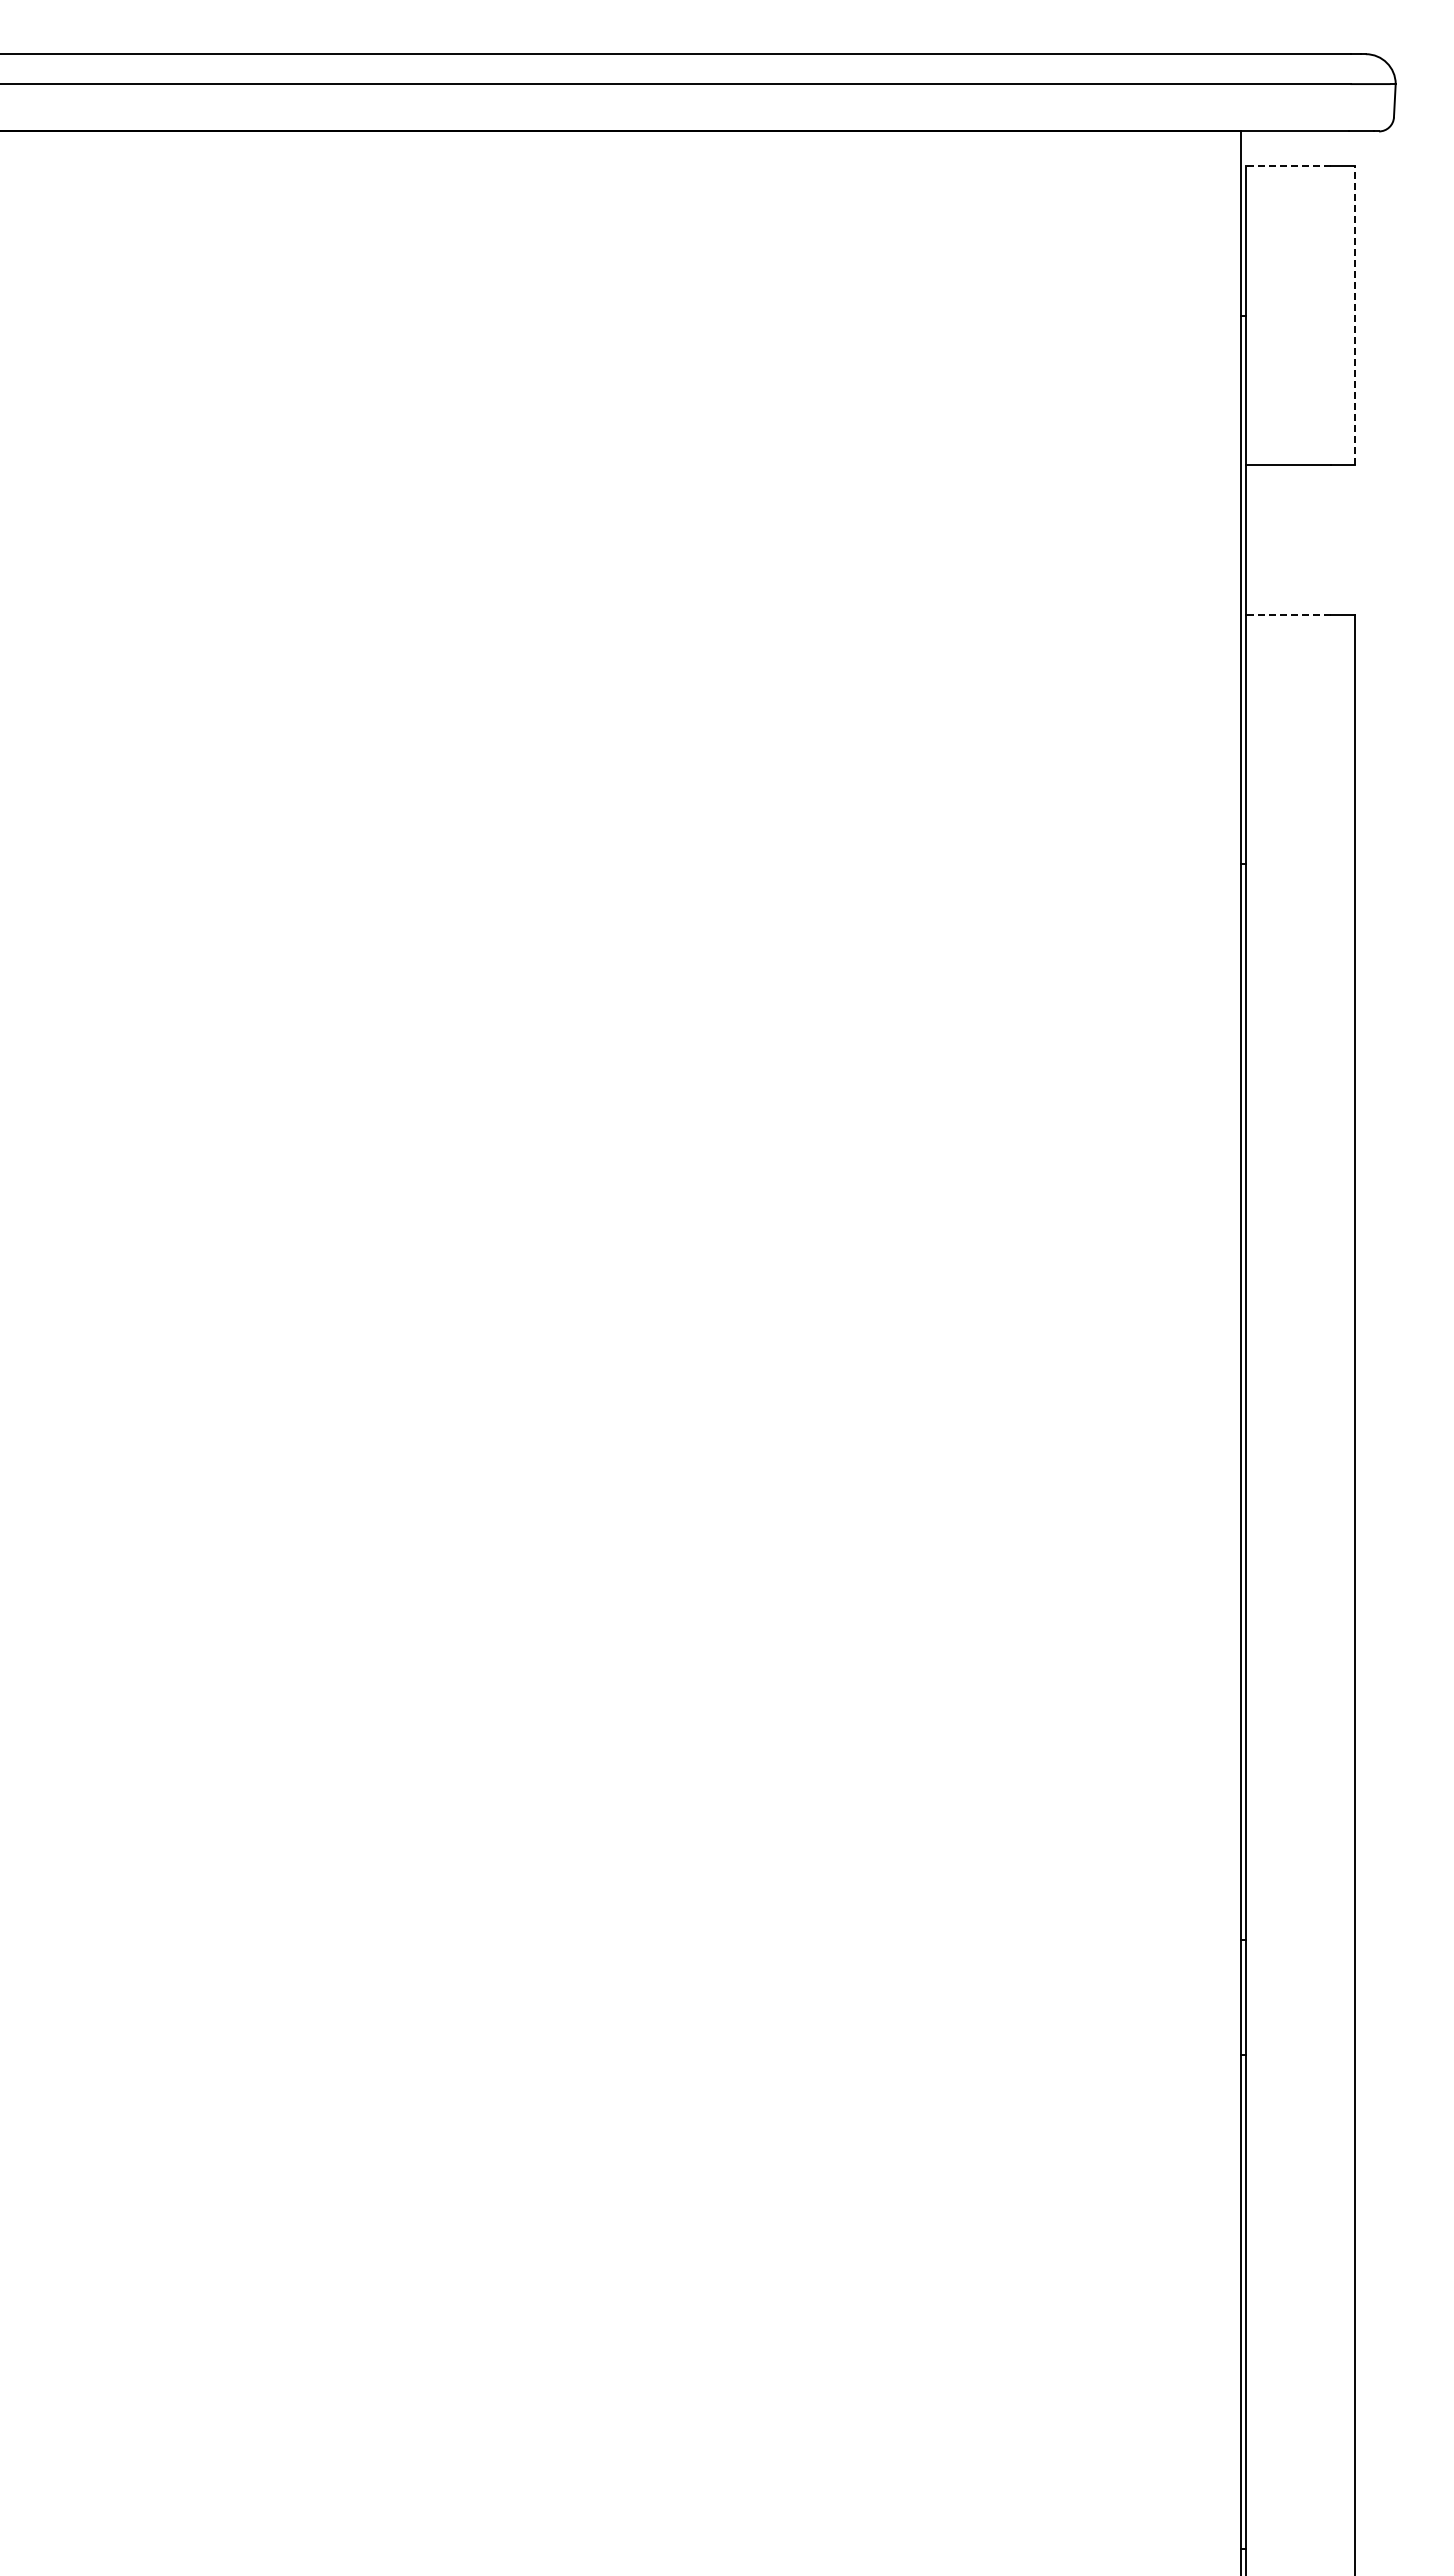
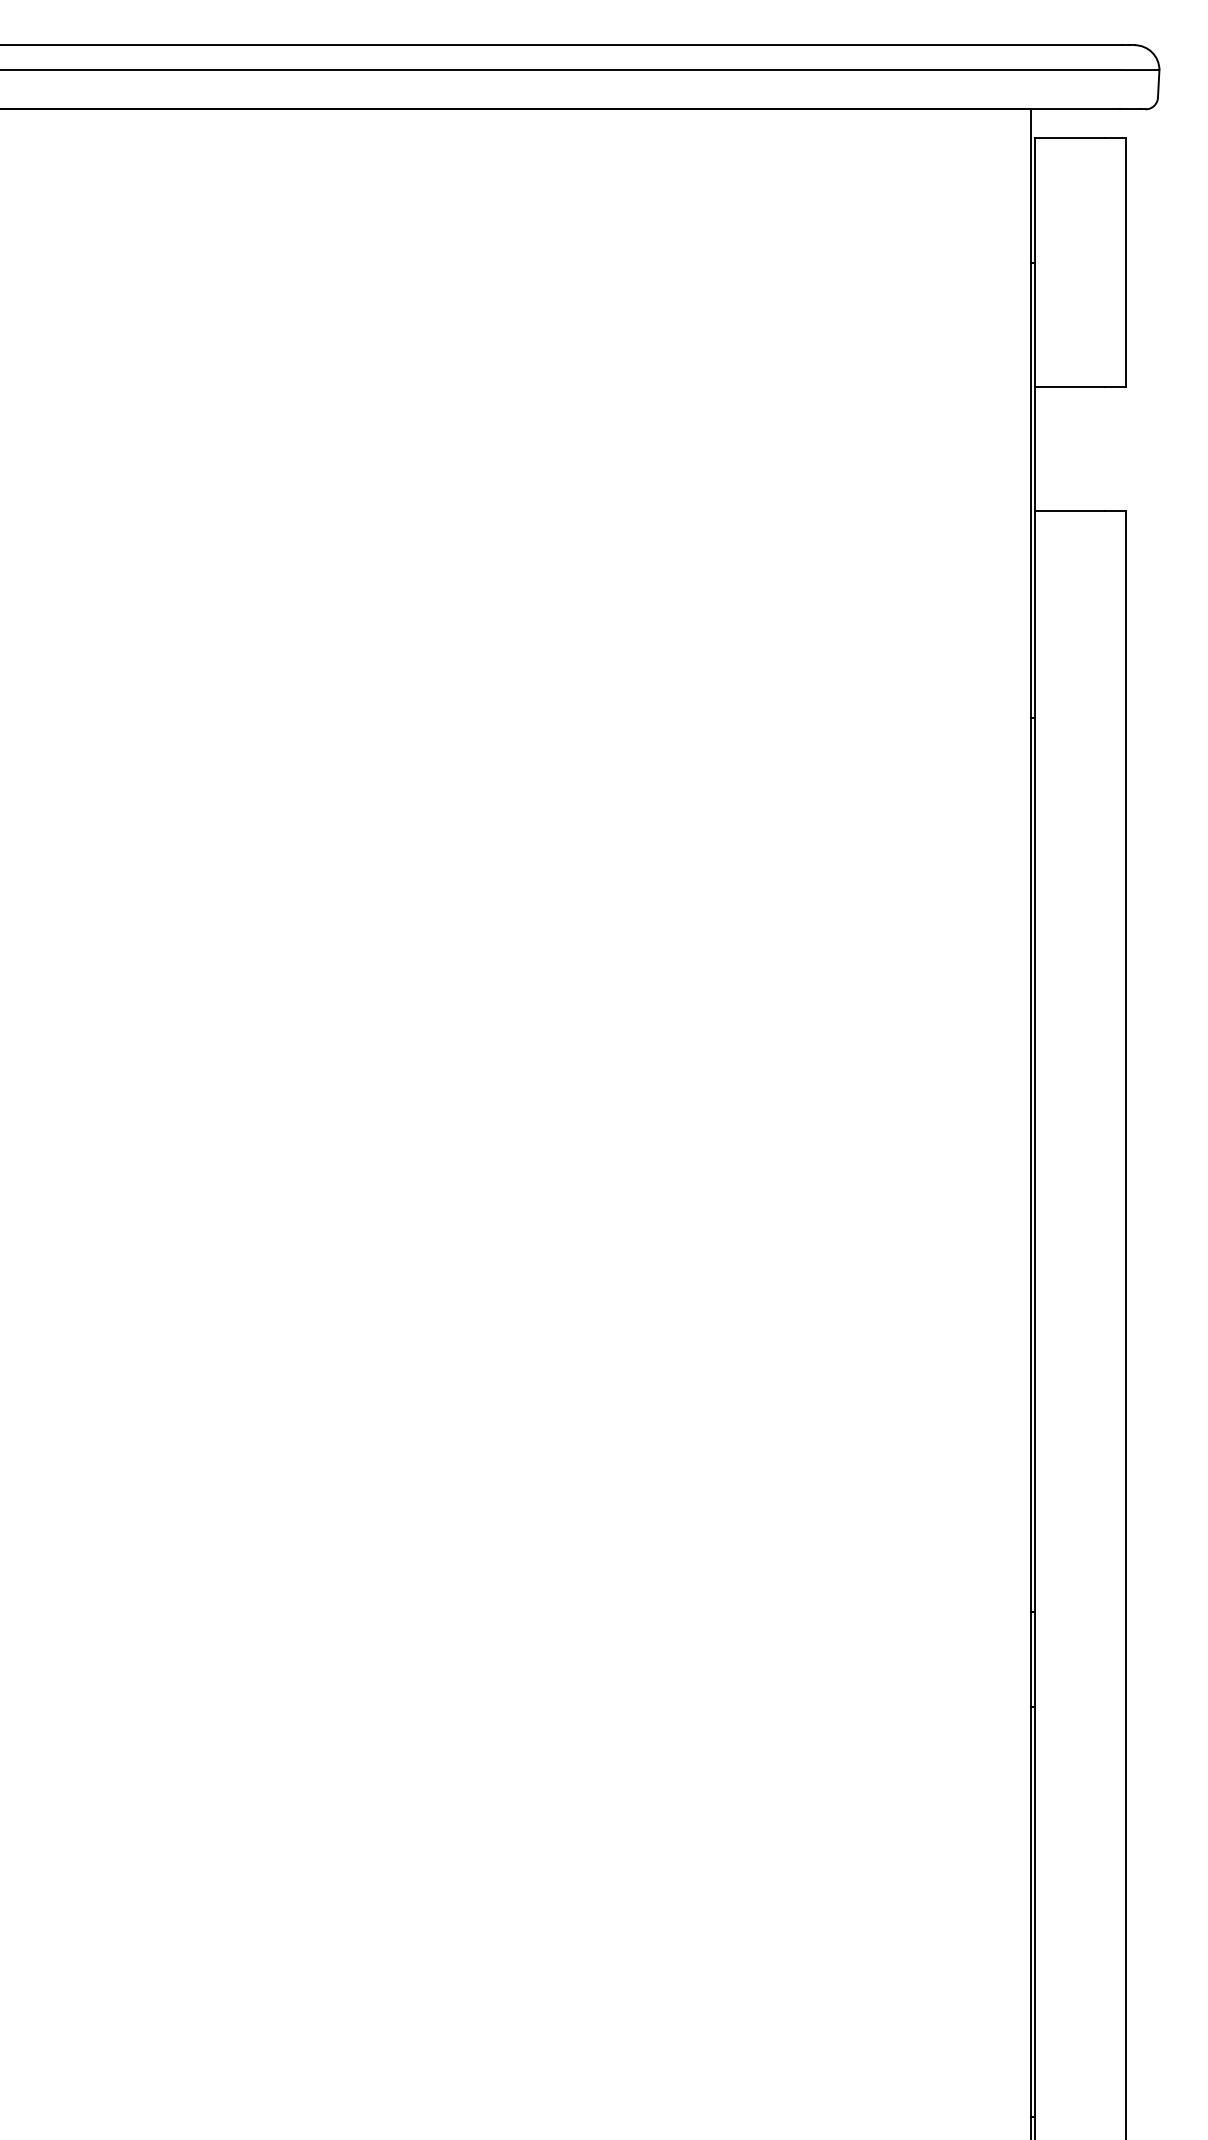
line: (1287, 166) -> (1069, 138), dashed -> solid
line: (1355, 315) -> (1126, 262), dashed -> solid
line: (1287, 614) -> (1069, 510), dashed -> solid

